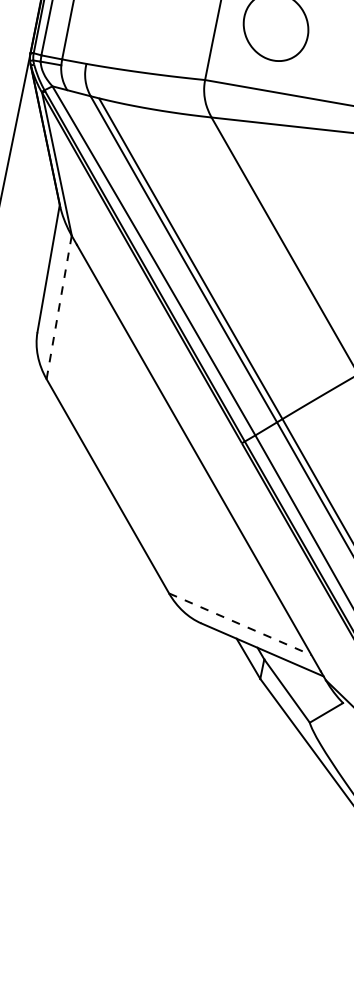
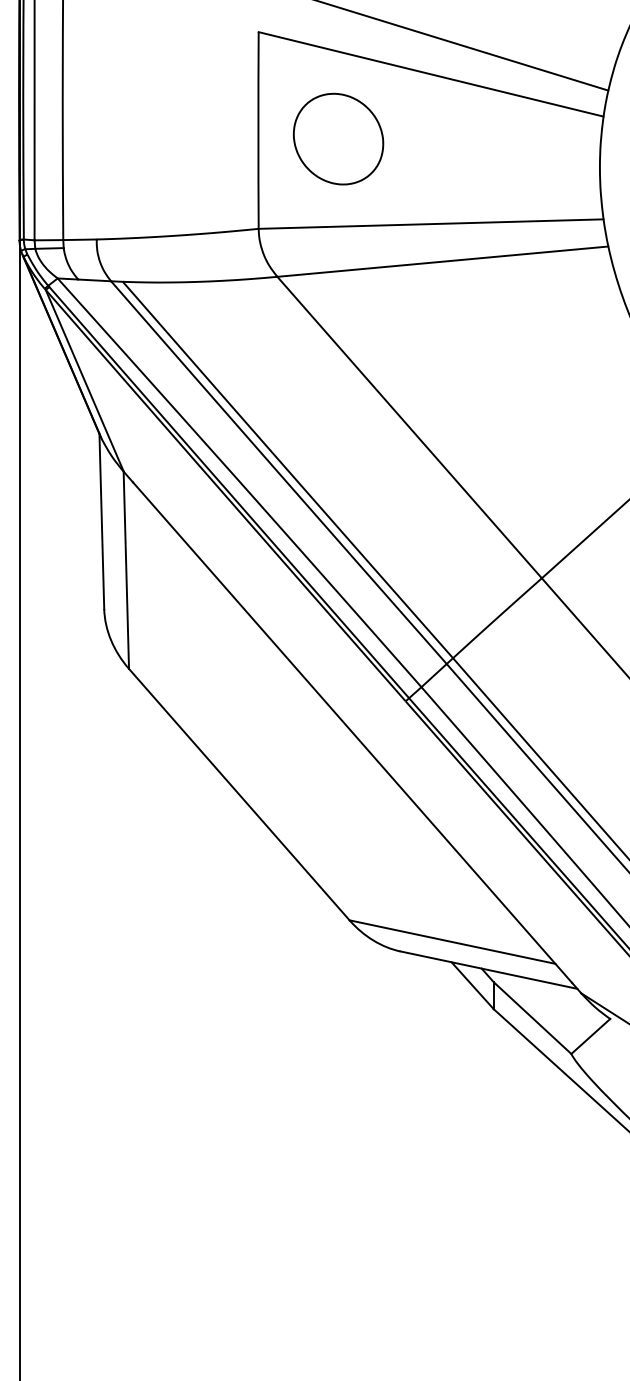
line: (59, 307) -> (126, 570), dashed -> solid
line: (240, 624) -> (452, 942), dashed -> solid

